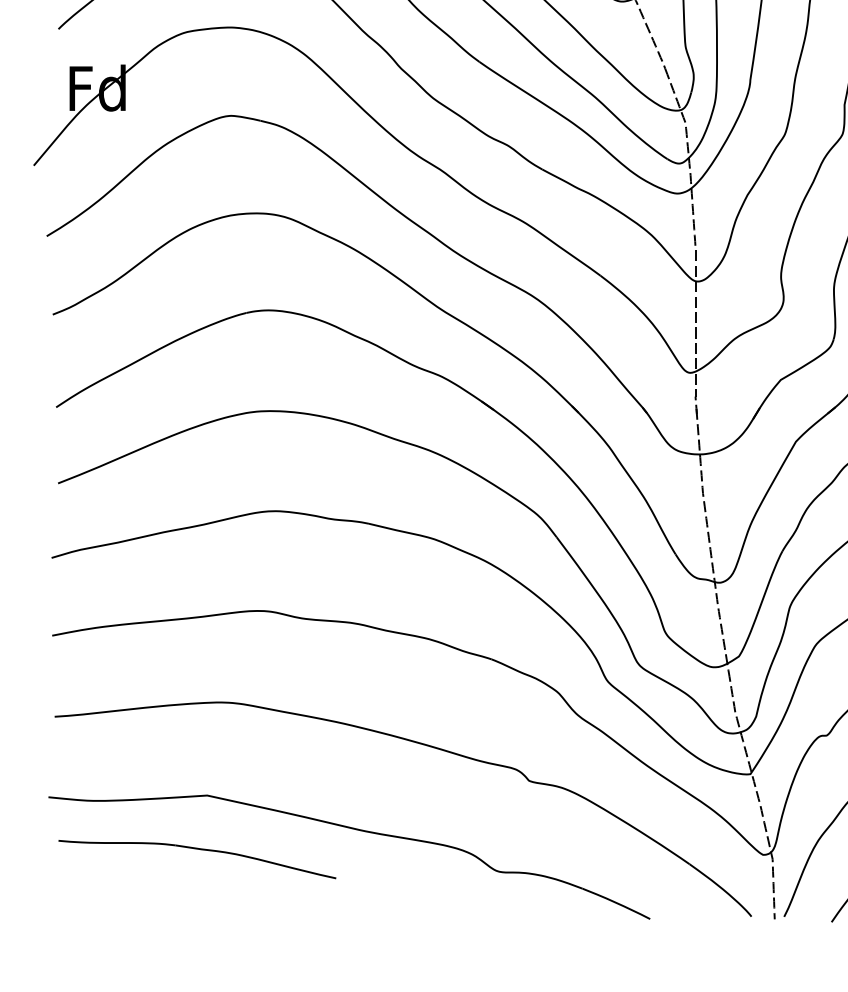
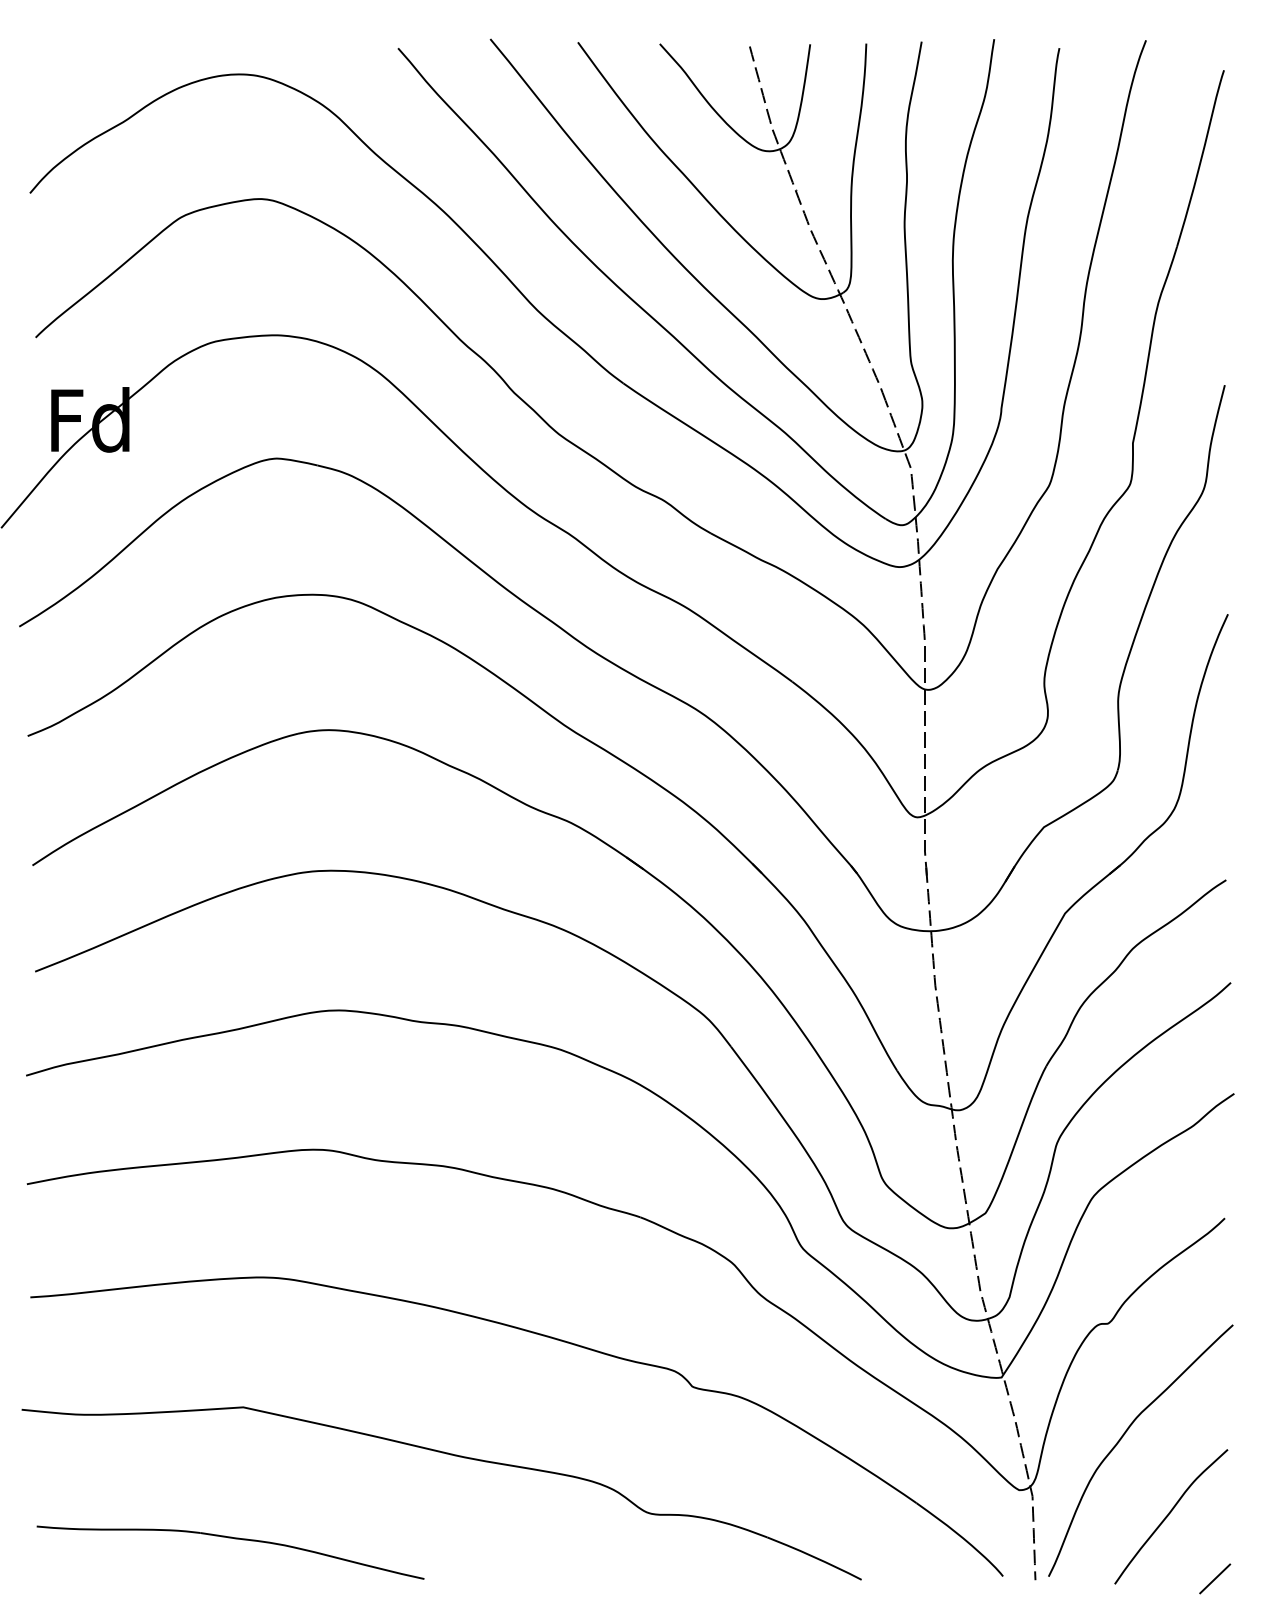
part: (200, 850) -> (234, 1539), moved

